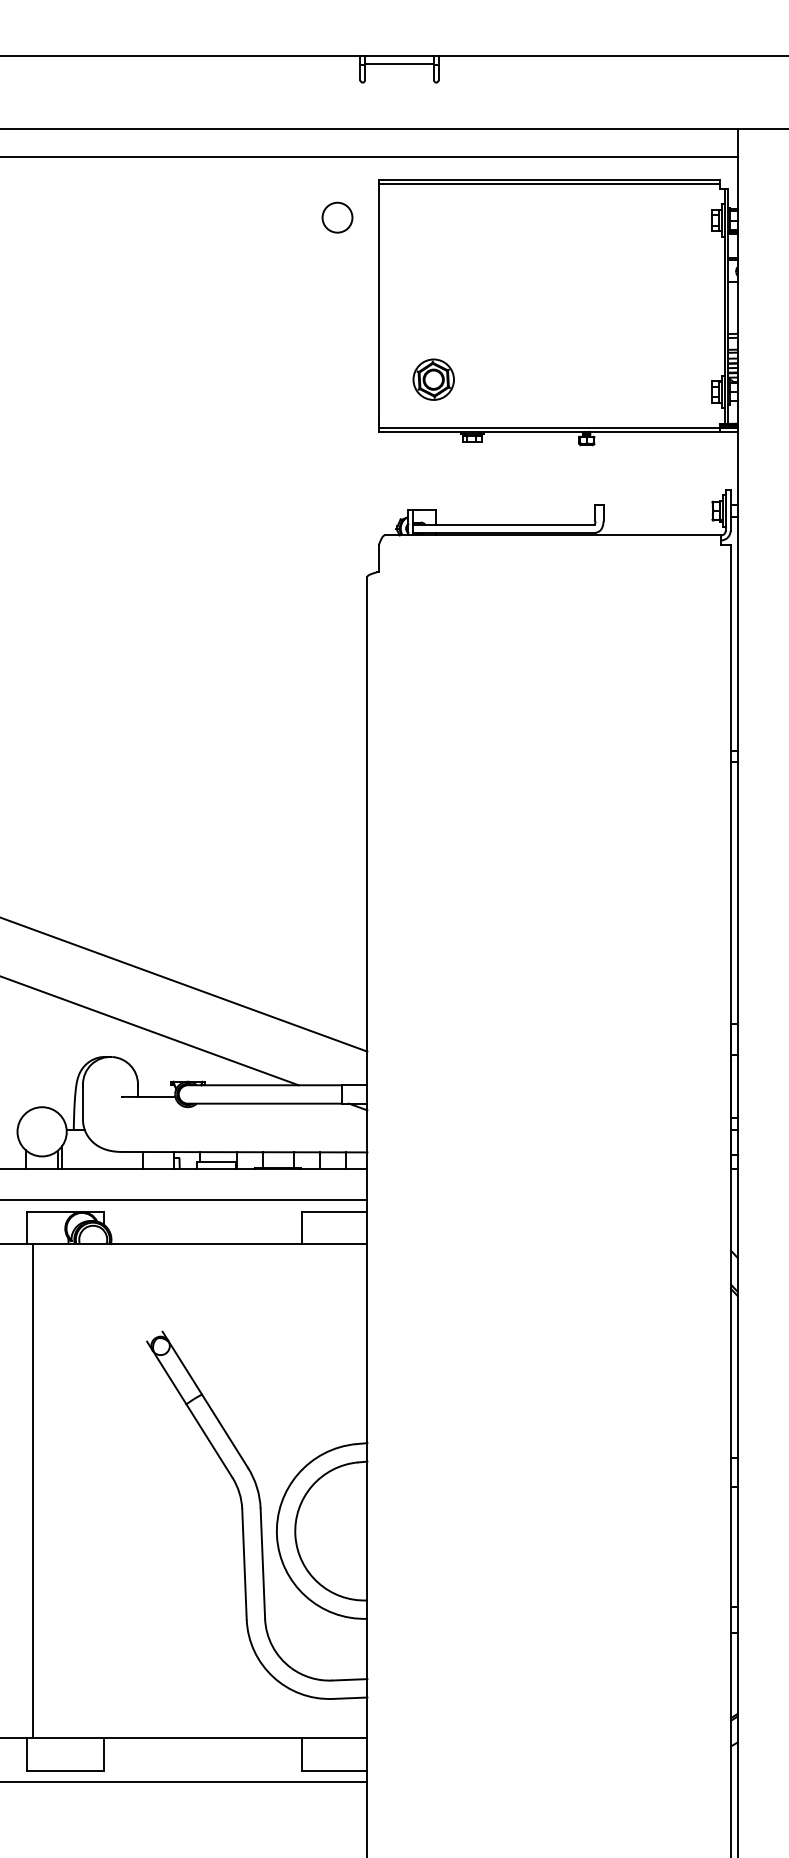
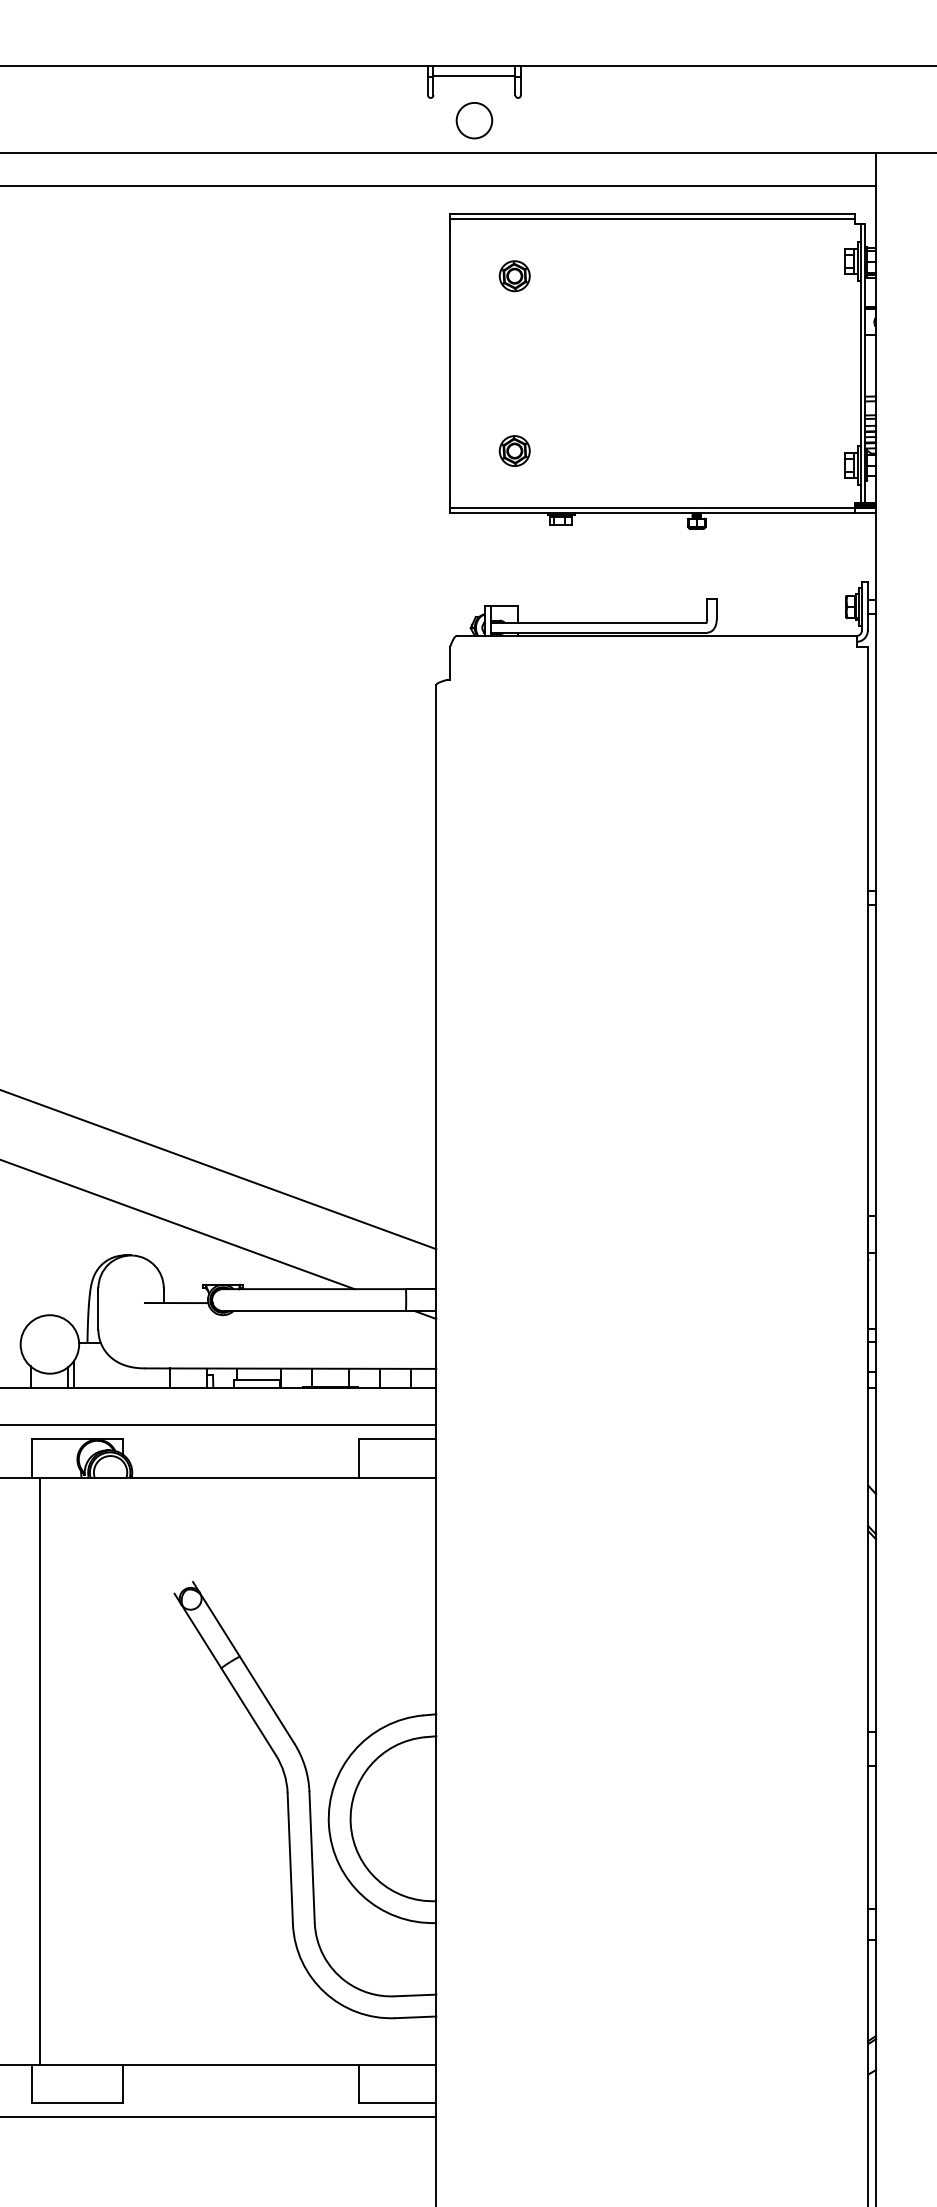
circle: (337, 217) -> (474, 120), moved
part: (432, 232) -> (513, 276), added
part: (432, 379) -> (513, 450), size x0.62

